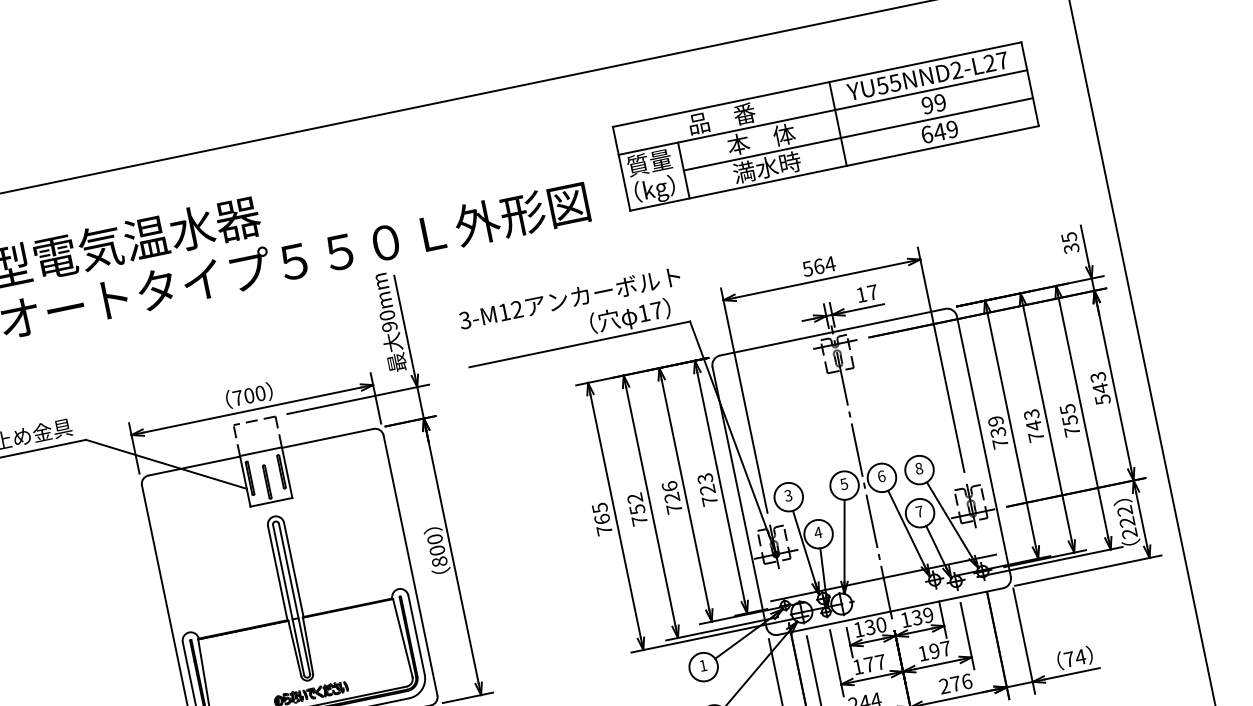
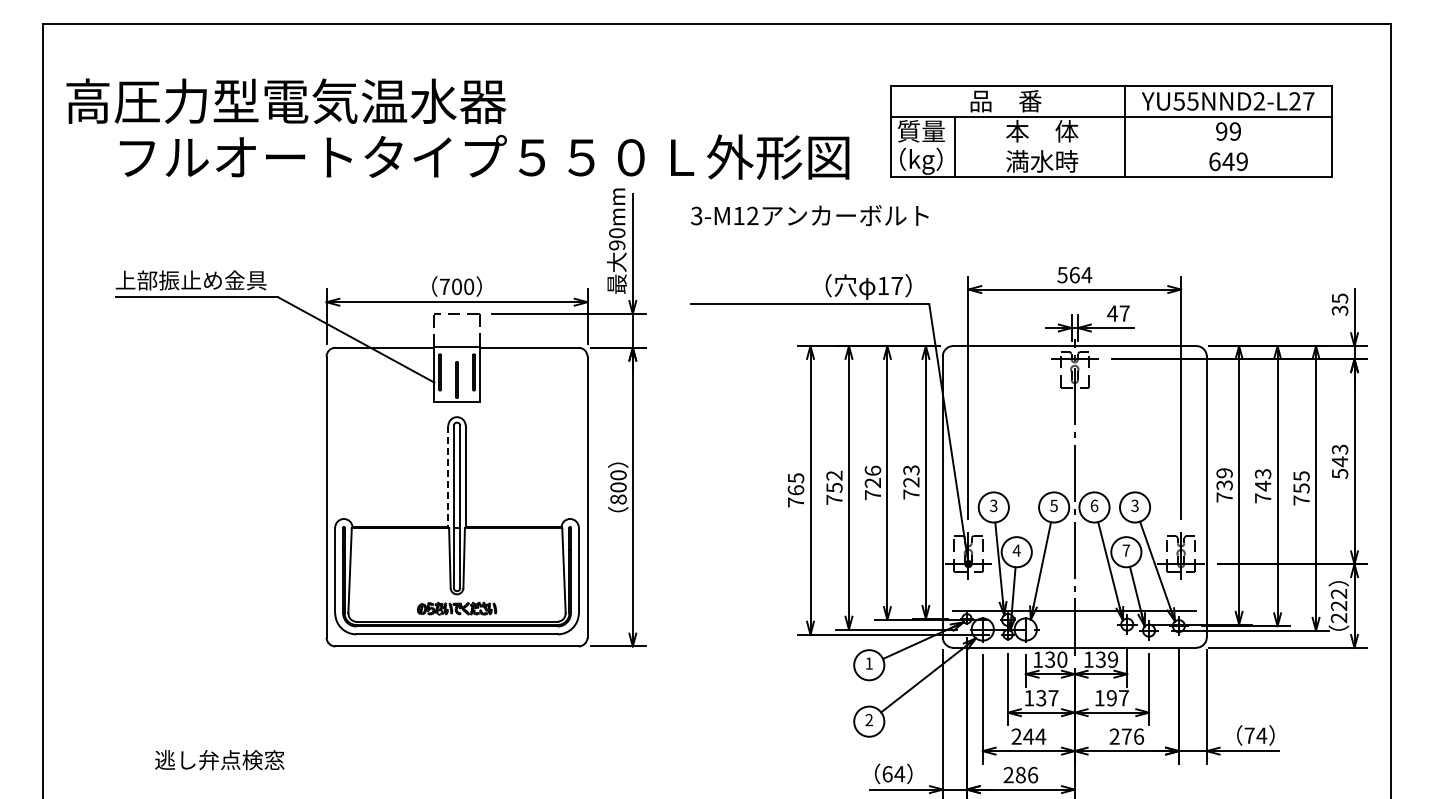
line: (858, 134) -> (1143, 146), removed
text: (861, 294) -> (1112, 313), 17 -> 47
text: (569, 298) -> (809, 215), moved
text: (918, 468) -> (1134, 505), 8 -> 3
line: (277, 573) -> (448, 476), solid -> dashed
text: (869, 664) -> (1041, 698), 177 -> 137

